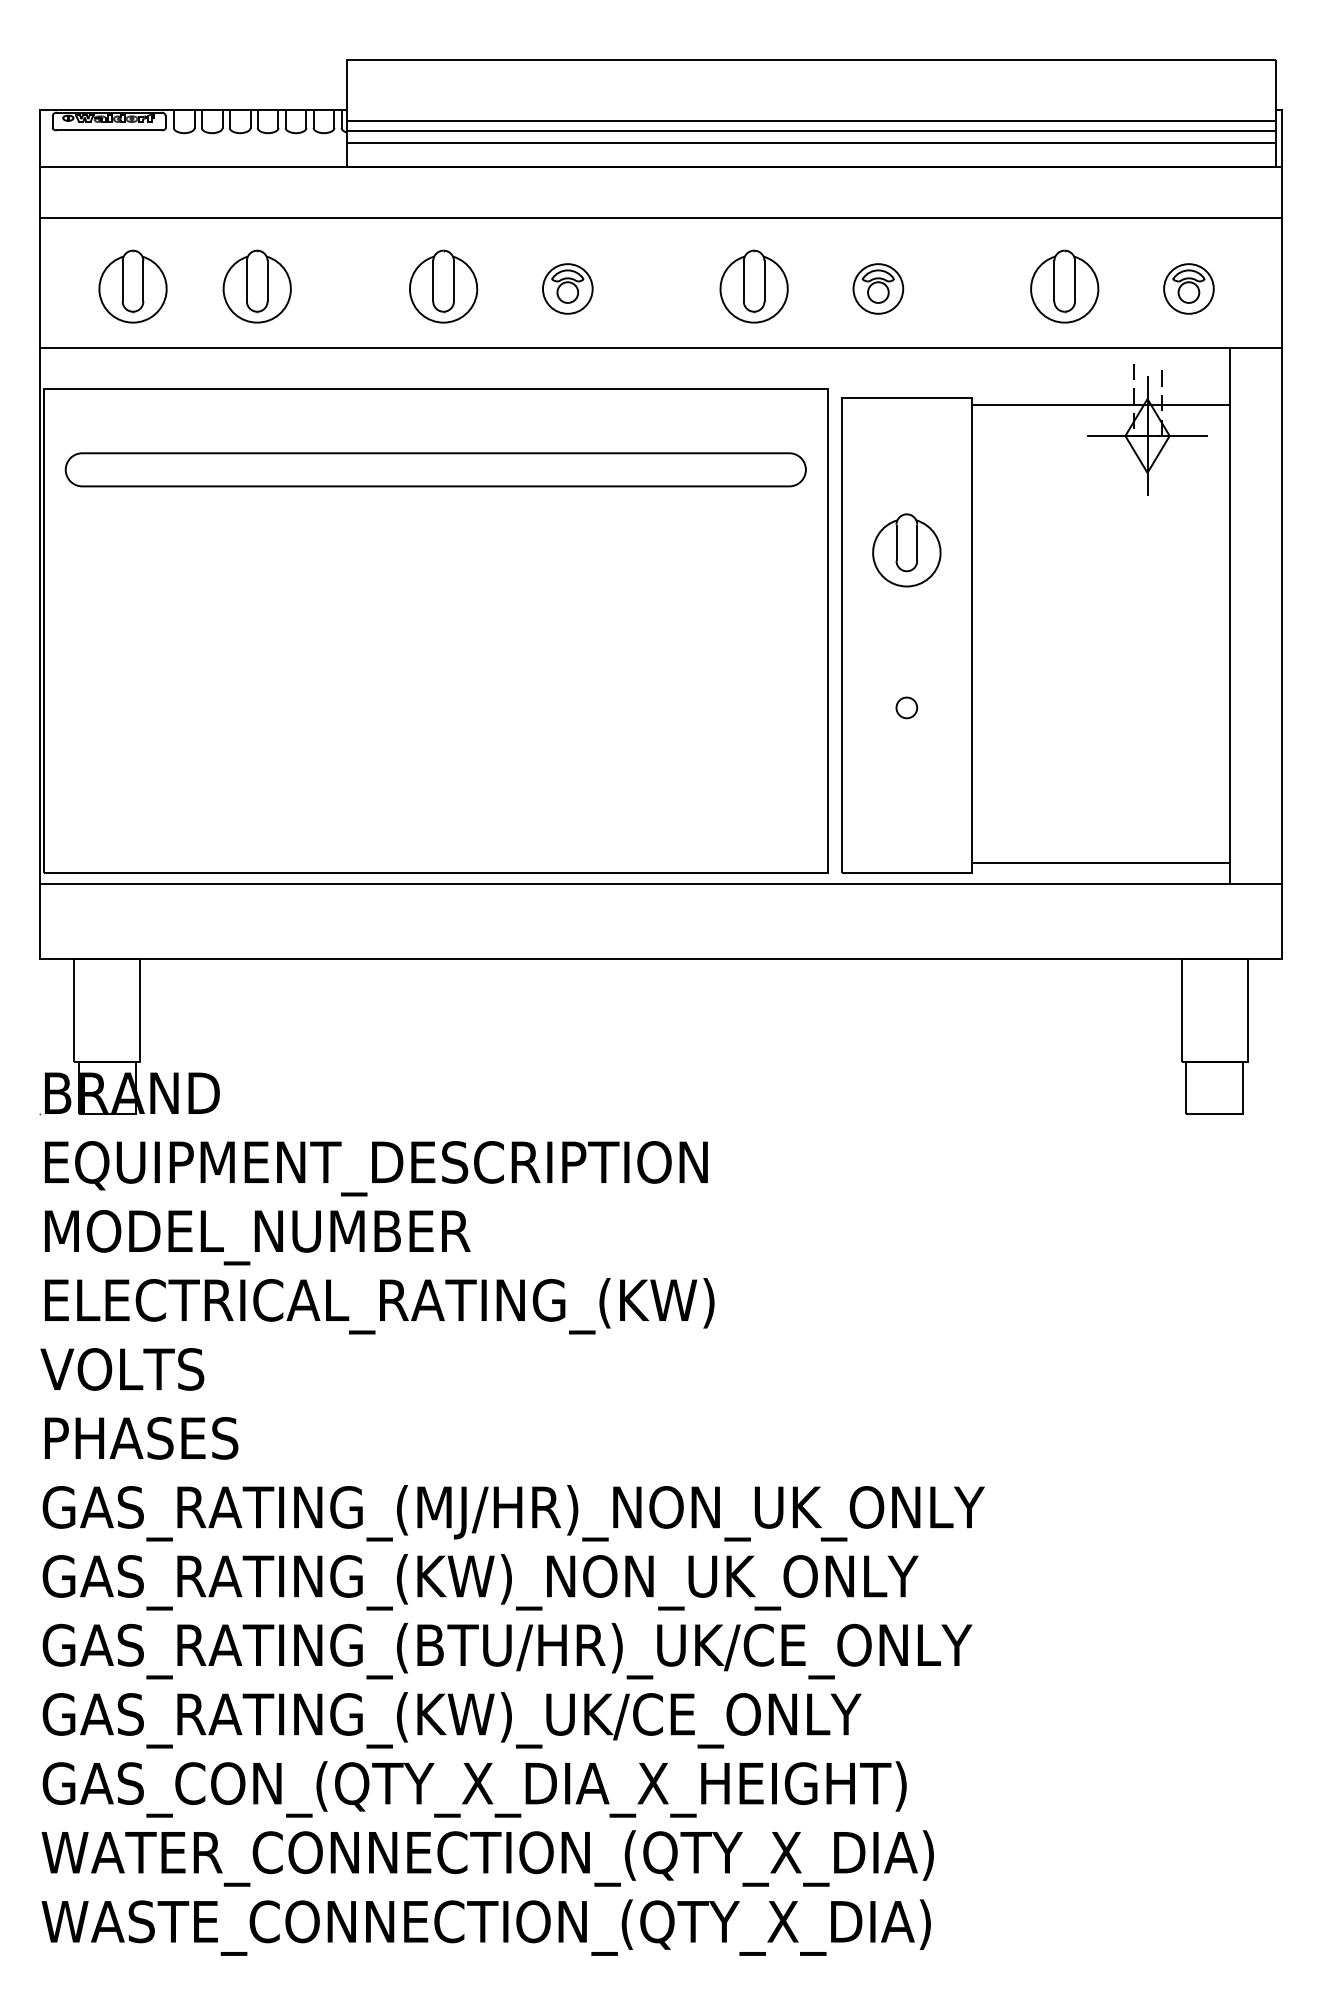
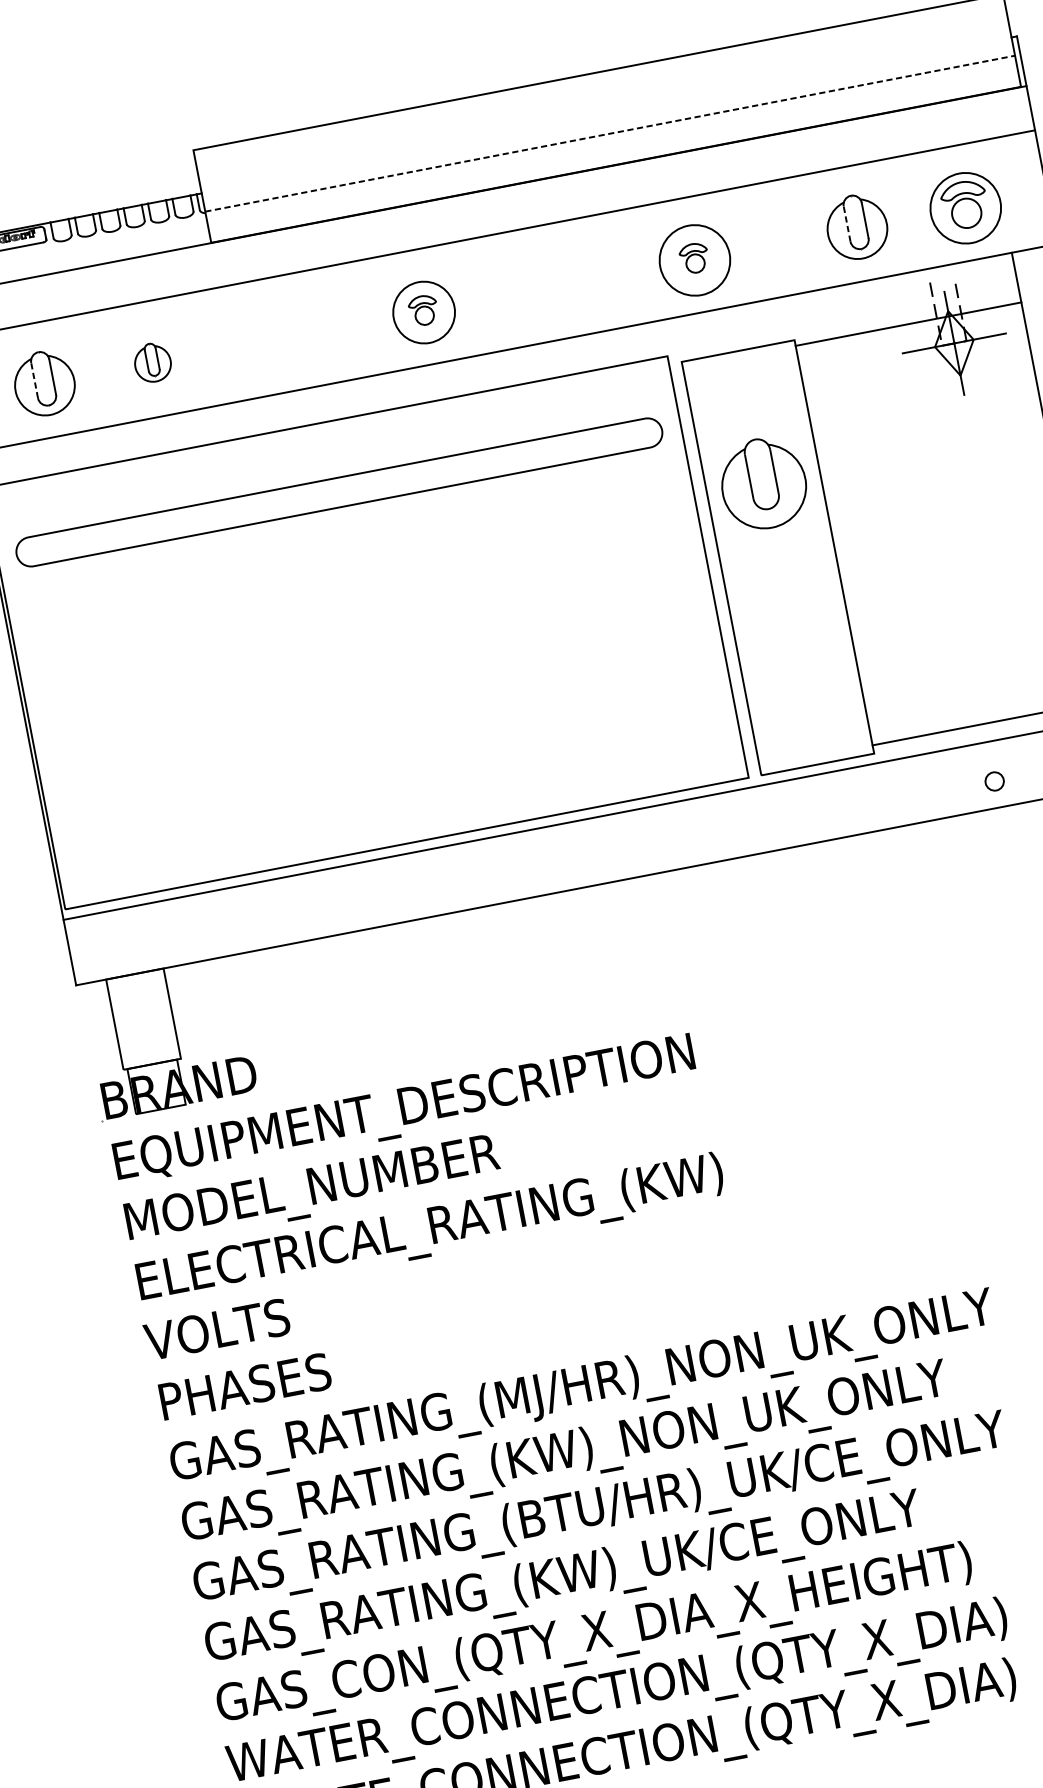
line: (811, 121) -> (608, 125), removed
line: (812, 130) -> (610, 133), solid -> dashed
line: (811, 142) -> (612, 143), removed
line: (122, 280) -> (34, 379), solid -> dashed
line: (1054, 280) -> (847, 223), solid -> dashed
part: (256, 286) -> (152, 362), size x0.6
part: (443, 286) -> (315, 331), removed
part: (753, 286) -> (585, 279), removed
circle: (567, 288) -> (423, 312), size x1.4
circle: (878, 288) -> (694, 259), size x1.6
part: (1188, 288) -> (965, 207), size x1.6
part: (906, 550) -> (763, 483), size x1.4
circle: (906, 707) -> (994, 781), moved

